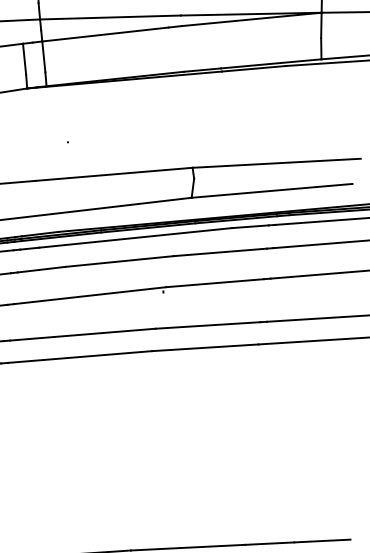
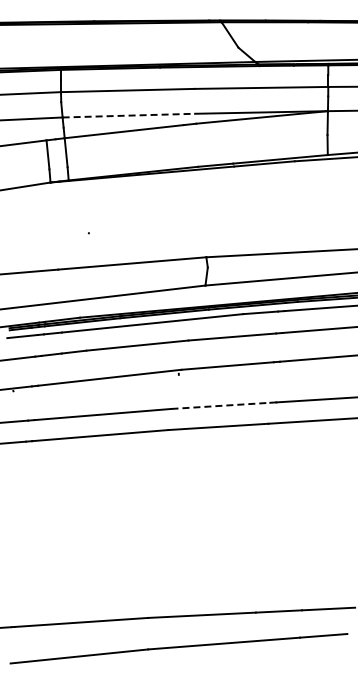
line: (111, 17) -> (129, 115), solid -> dashed
line: (207, 325) -> (220, 405), solid -> dashed

